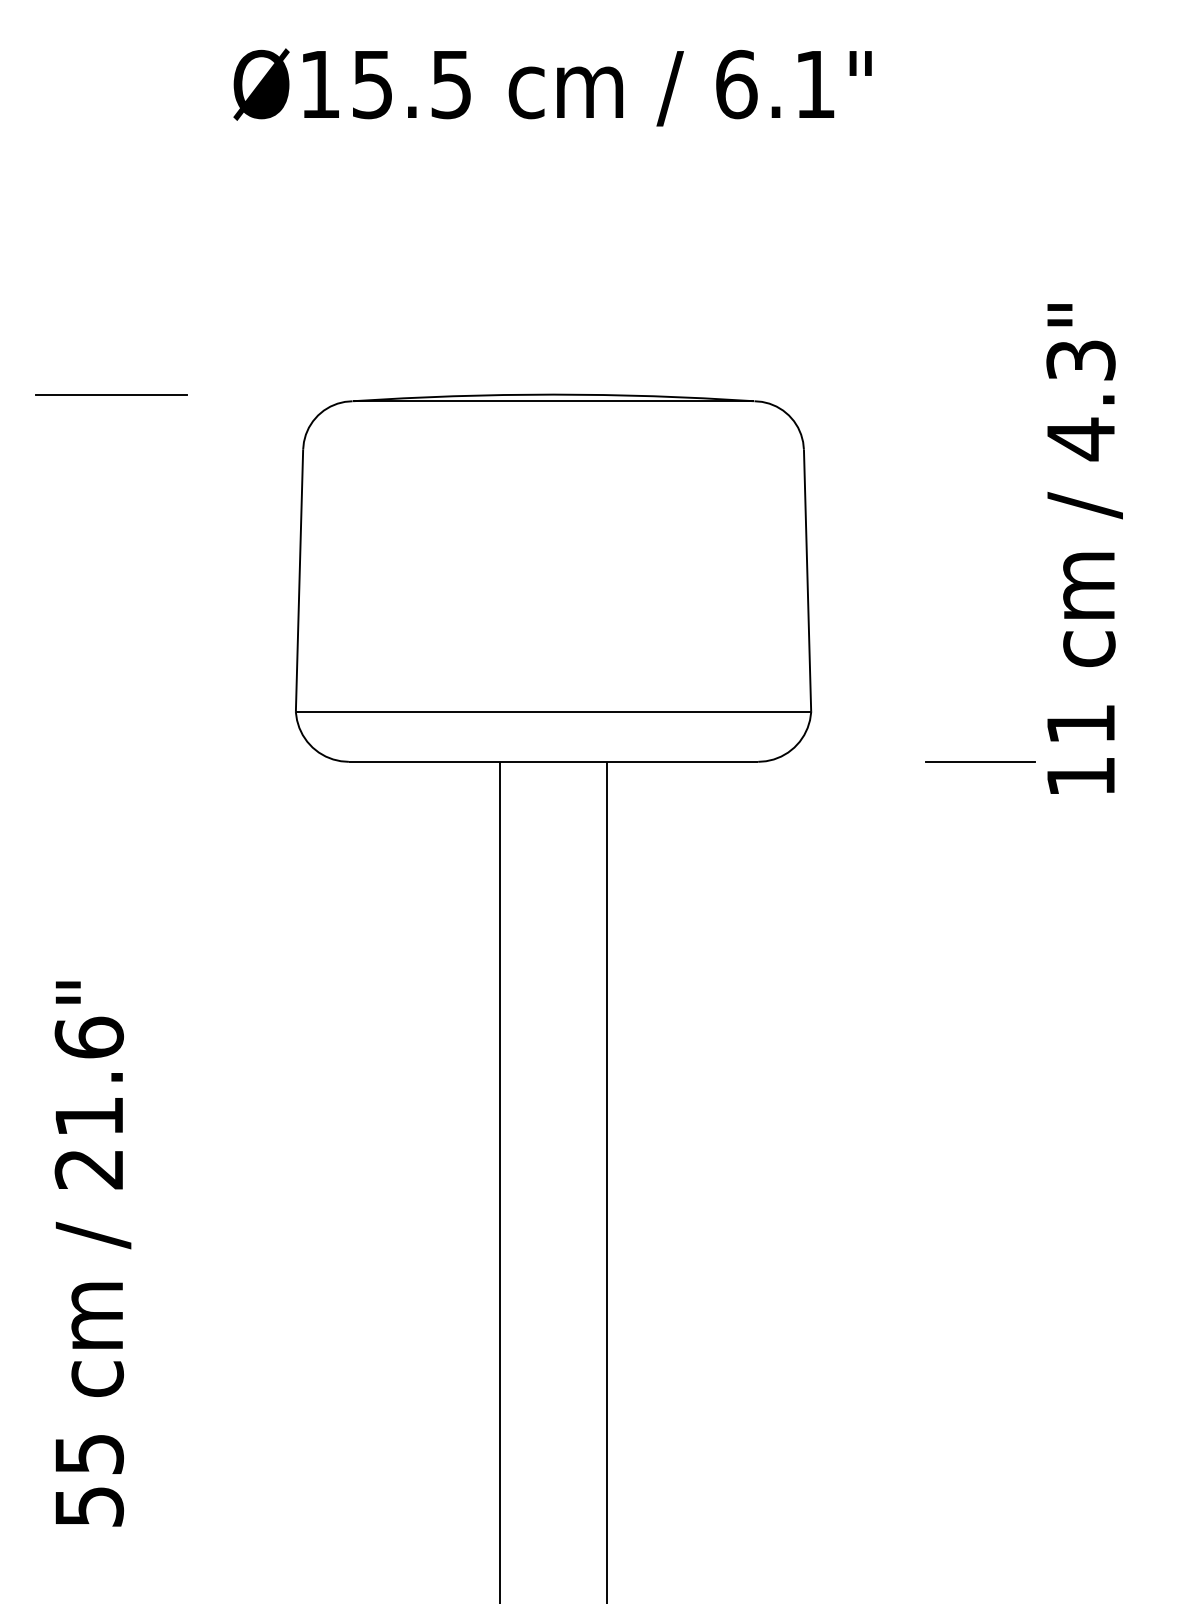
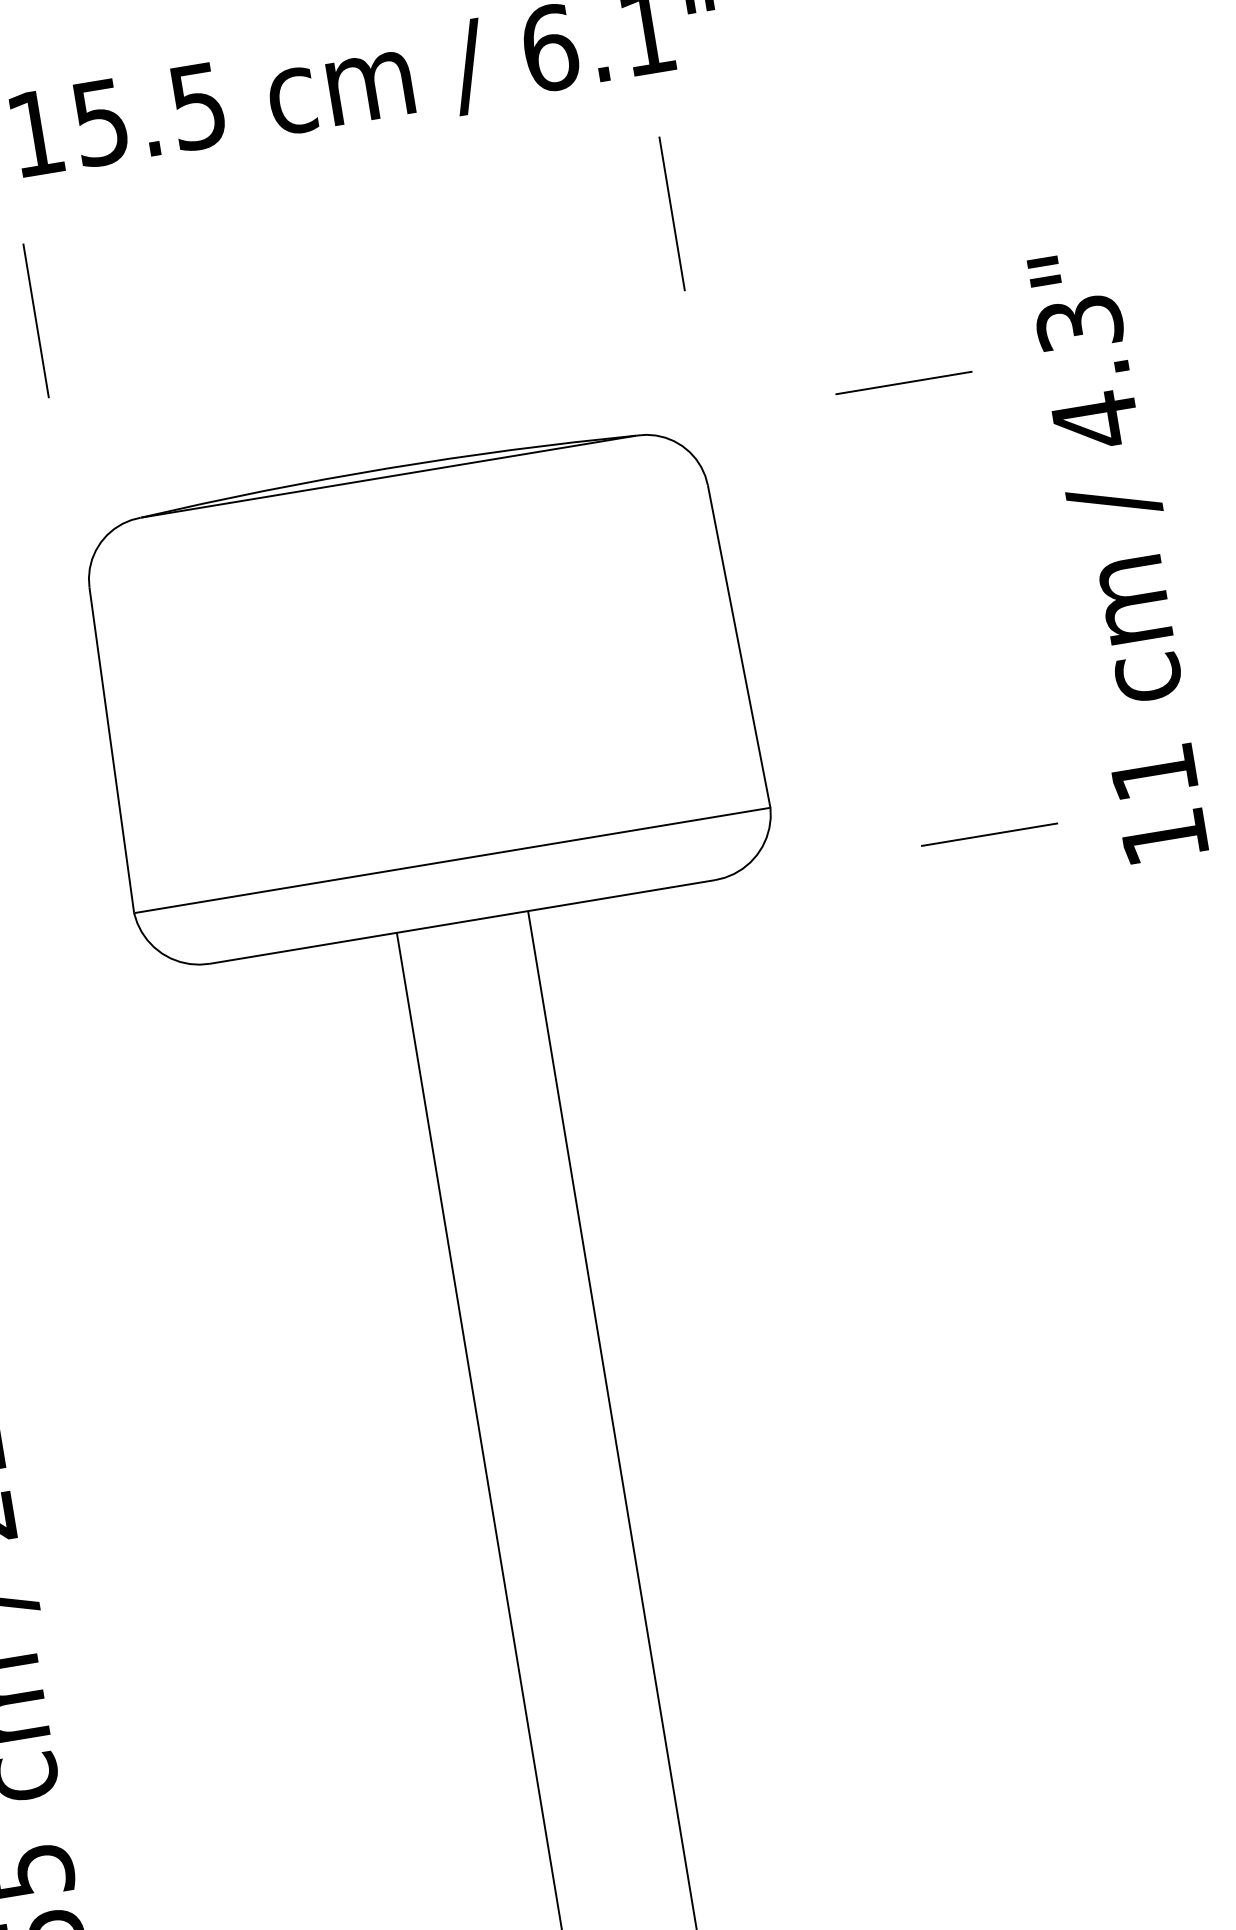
line: (810, 230) -> (671, 213), added
line: (295, 232) -> (35, 321), added
line: (971, 394) -> (903, 382), added
text: (1084, 548) -> (1122, 554), moved

